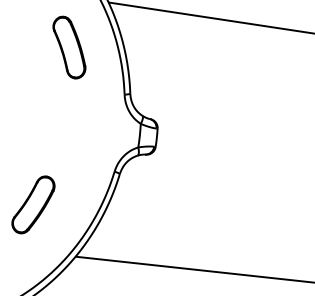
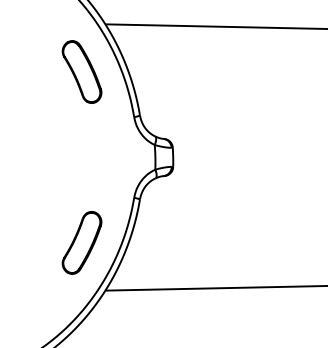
part: (68, 47) -> (81, 71), moved
part: (32, 204) -> (81, 242), moved

